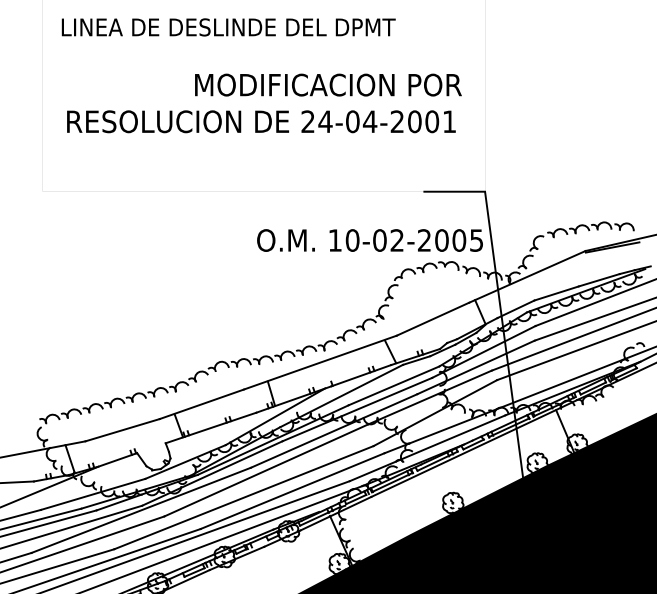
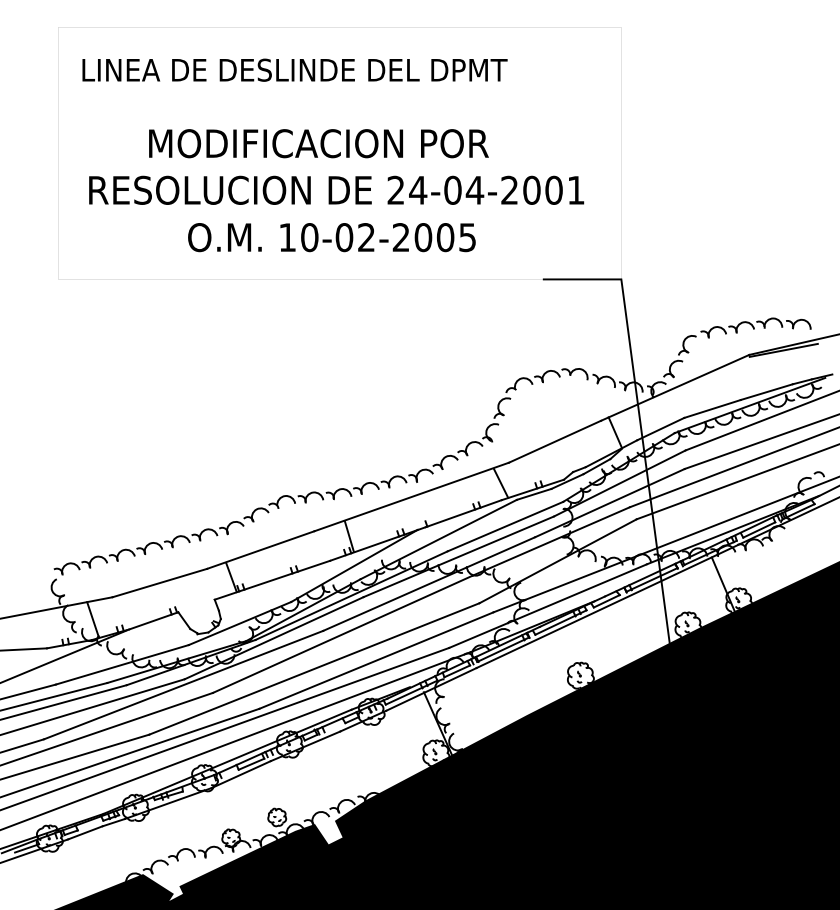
text: (328, 84) -> (318, 143), moved
text: (369, 240) -> (331, 237), moved

